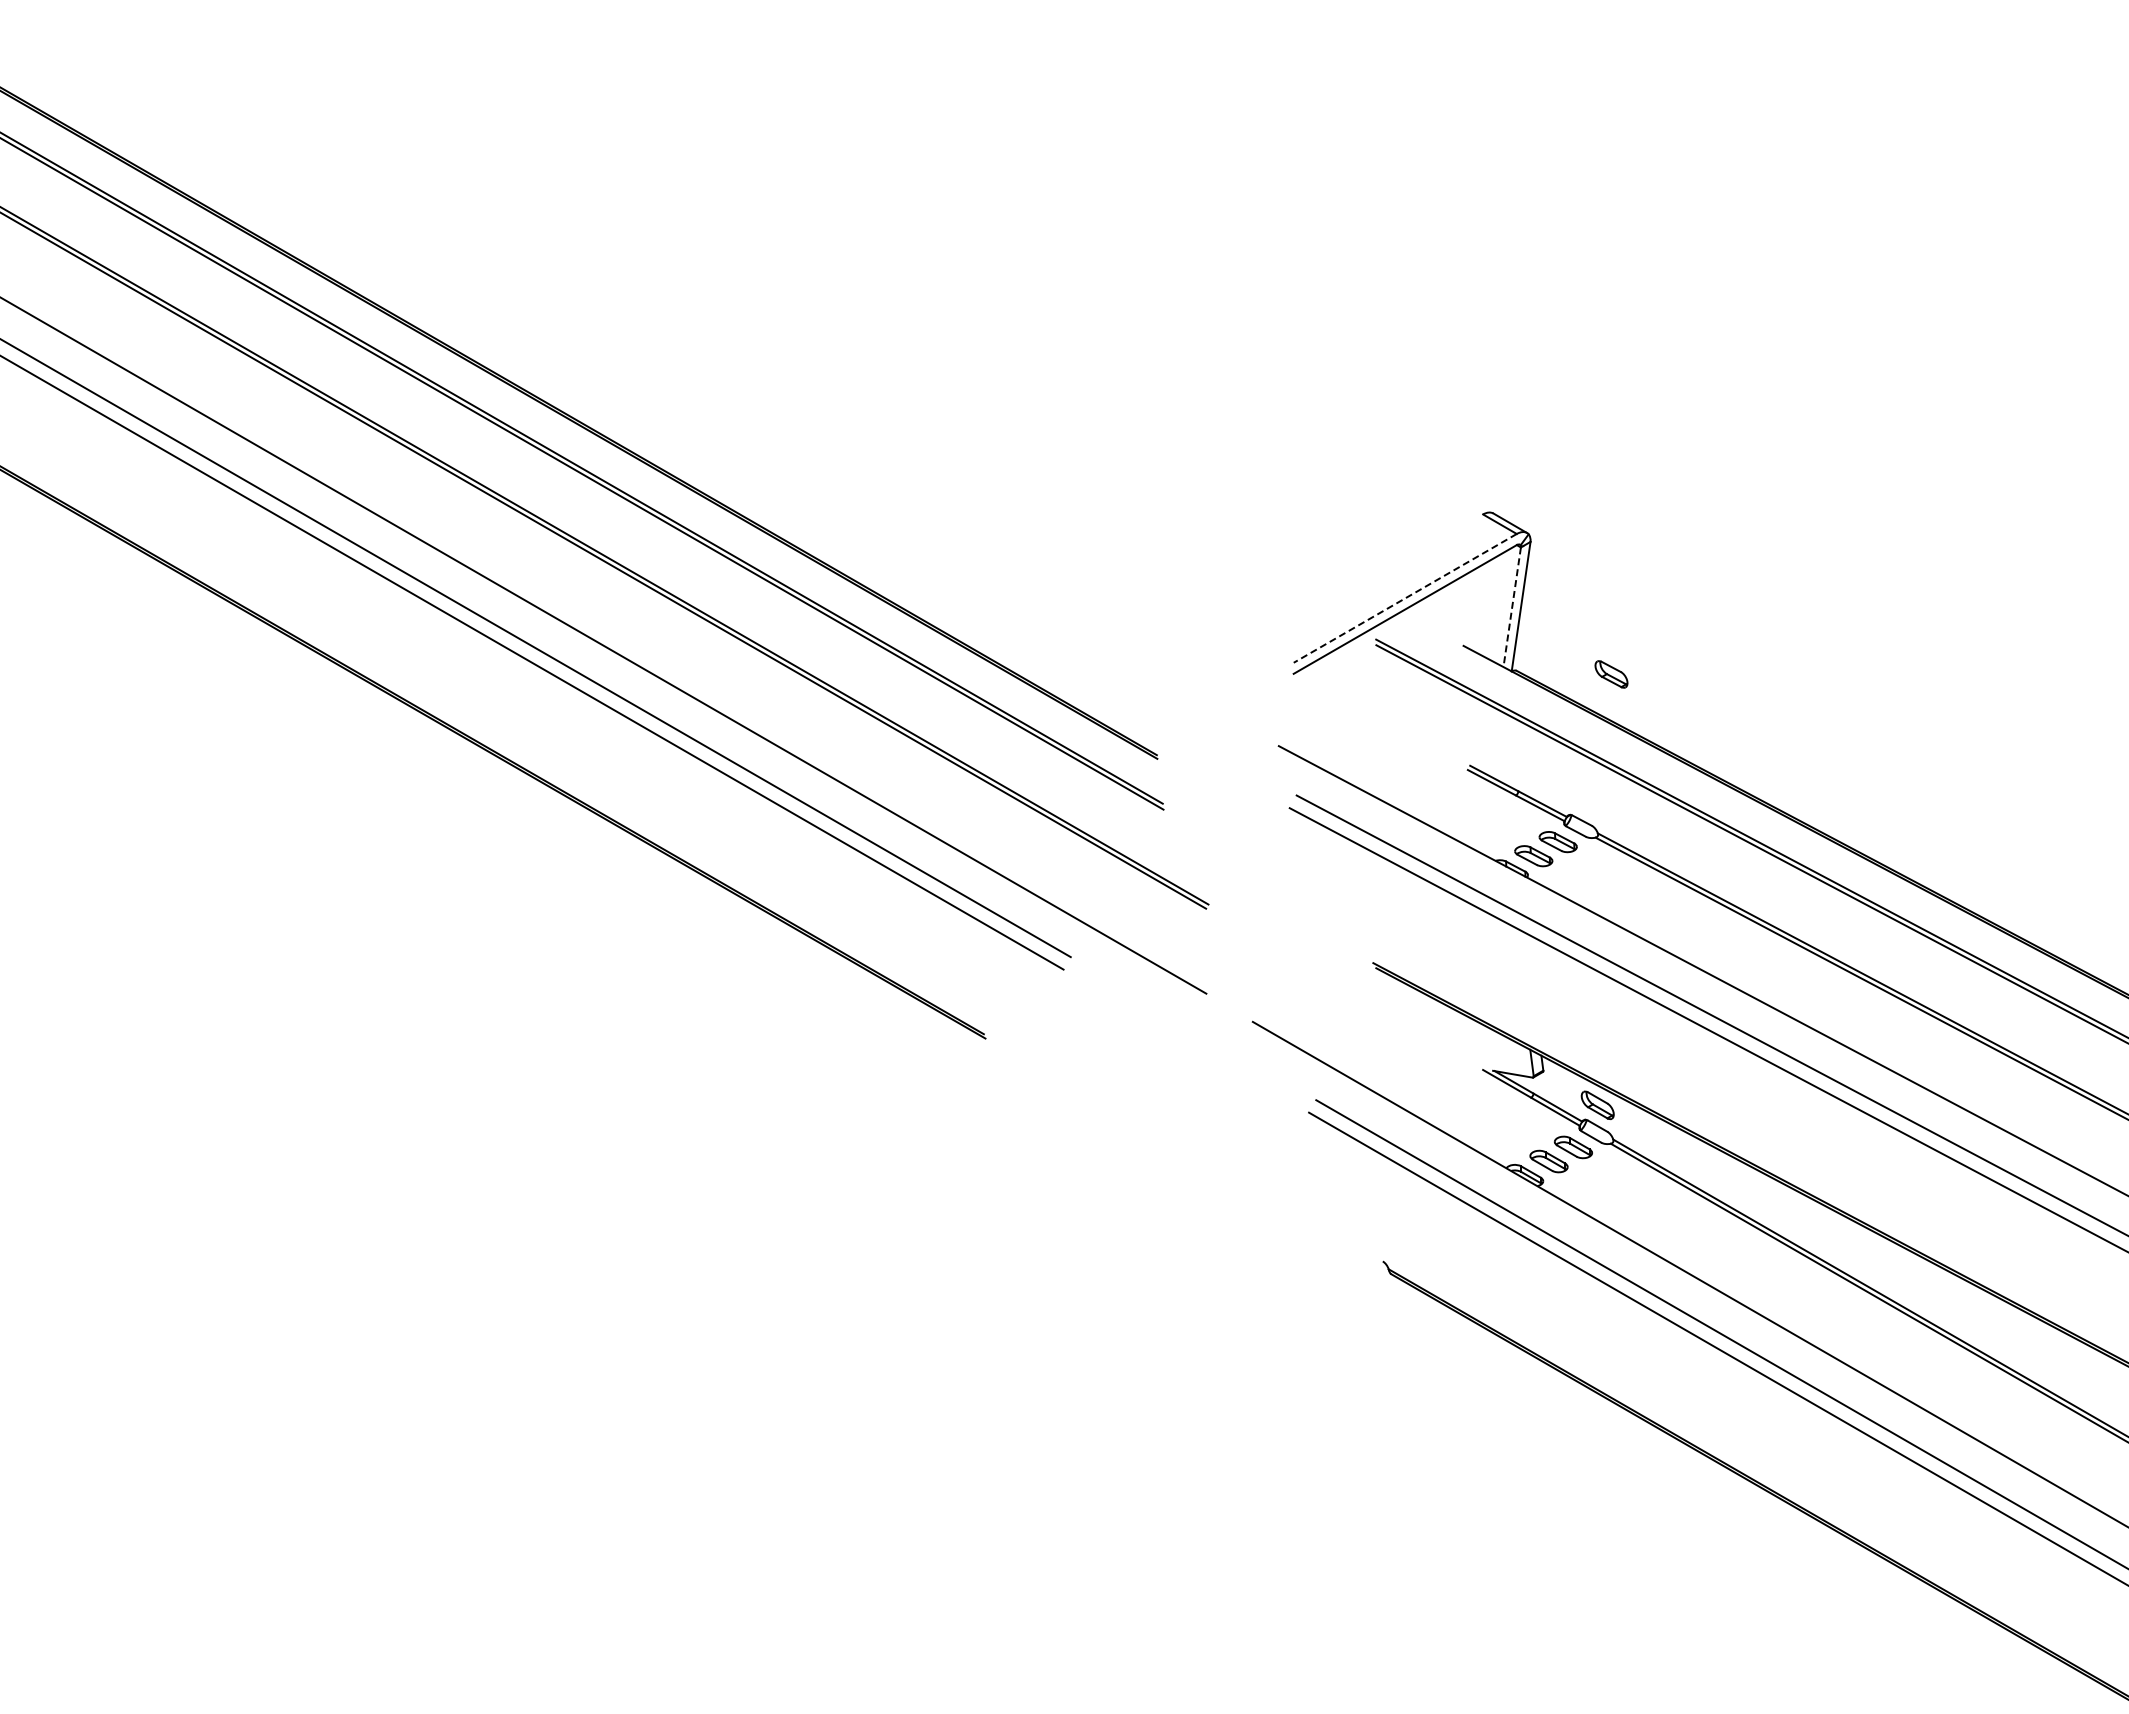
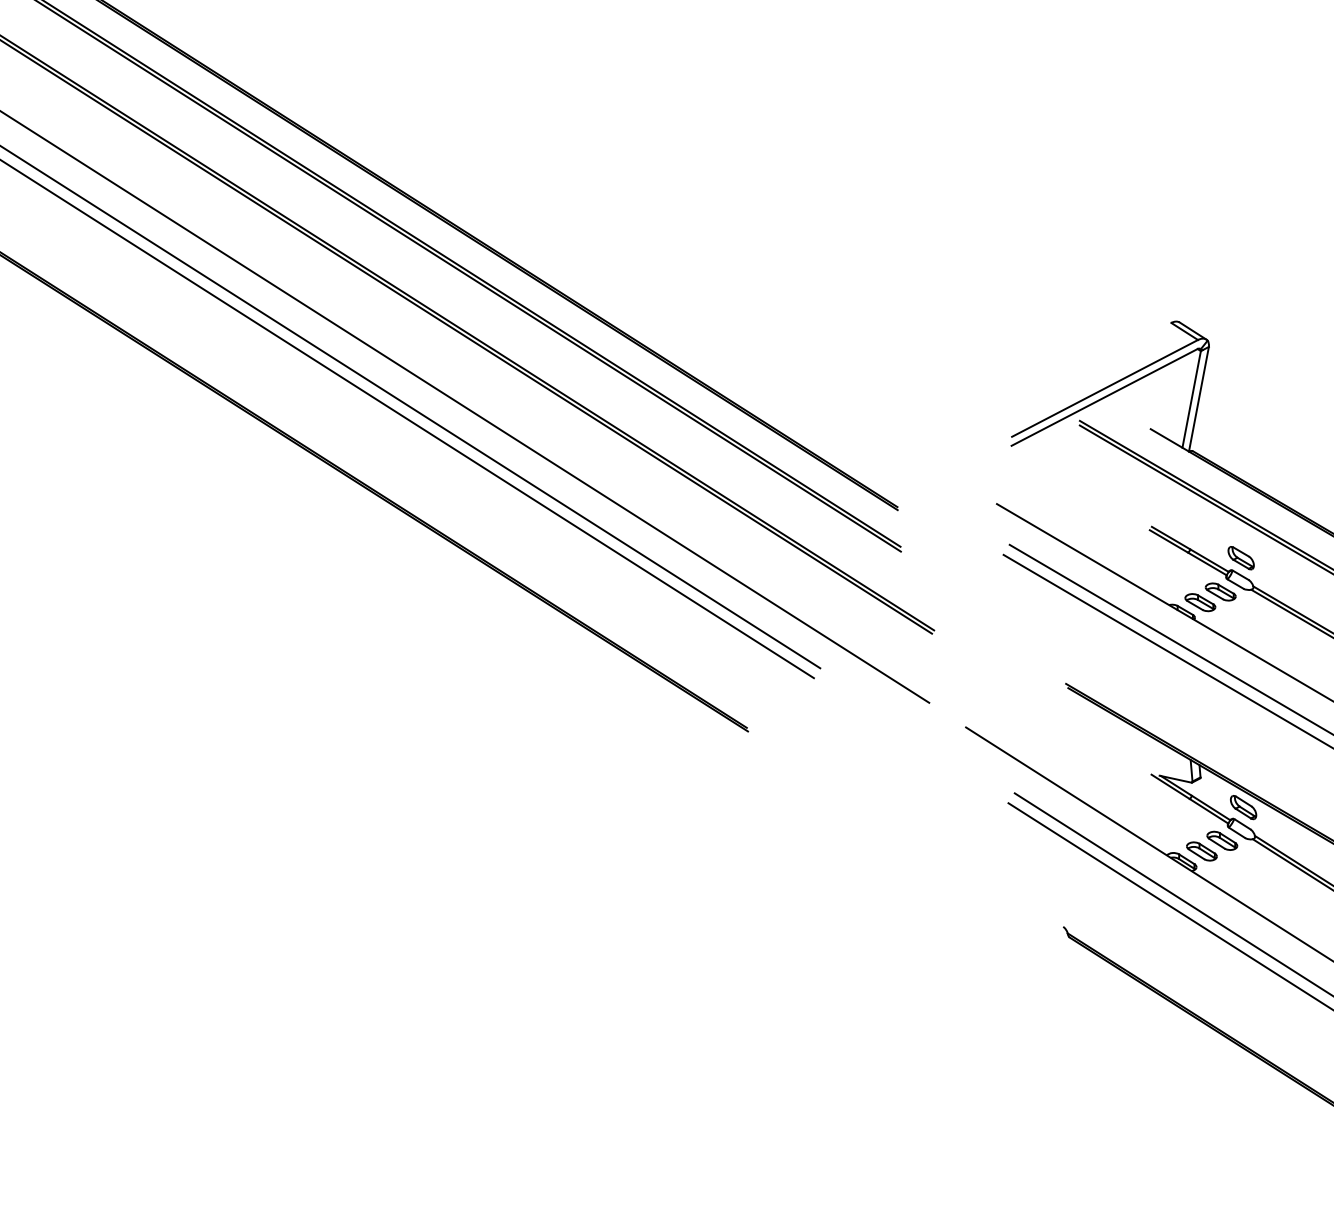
line: (1405, 598) -> (1105, 388), dashed -> solid
line: (1512, 607) -> (1191, 399), dashed -> solid
part: (1611, 674) -> (1241, 558), moved

